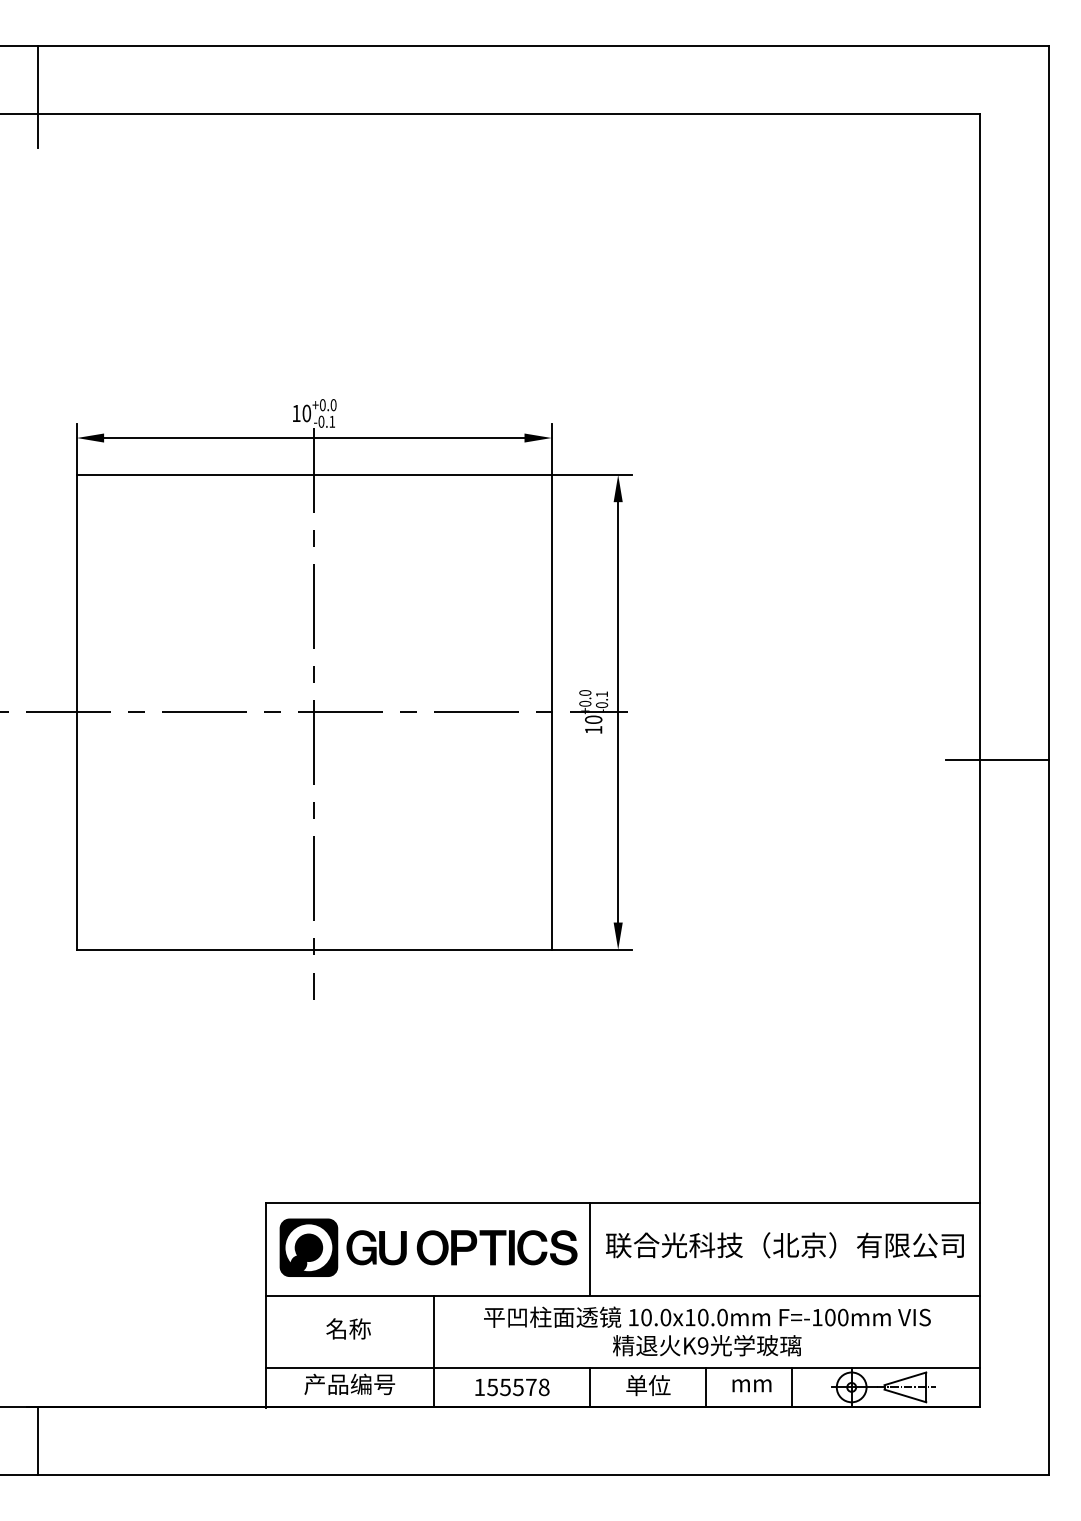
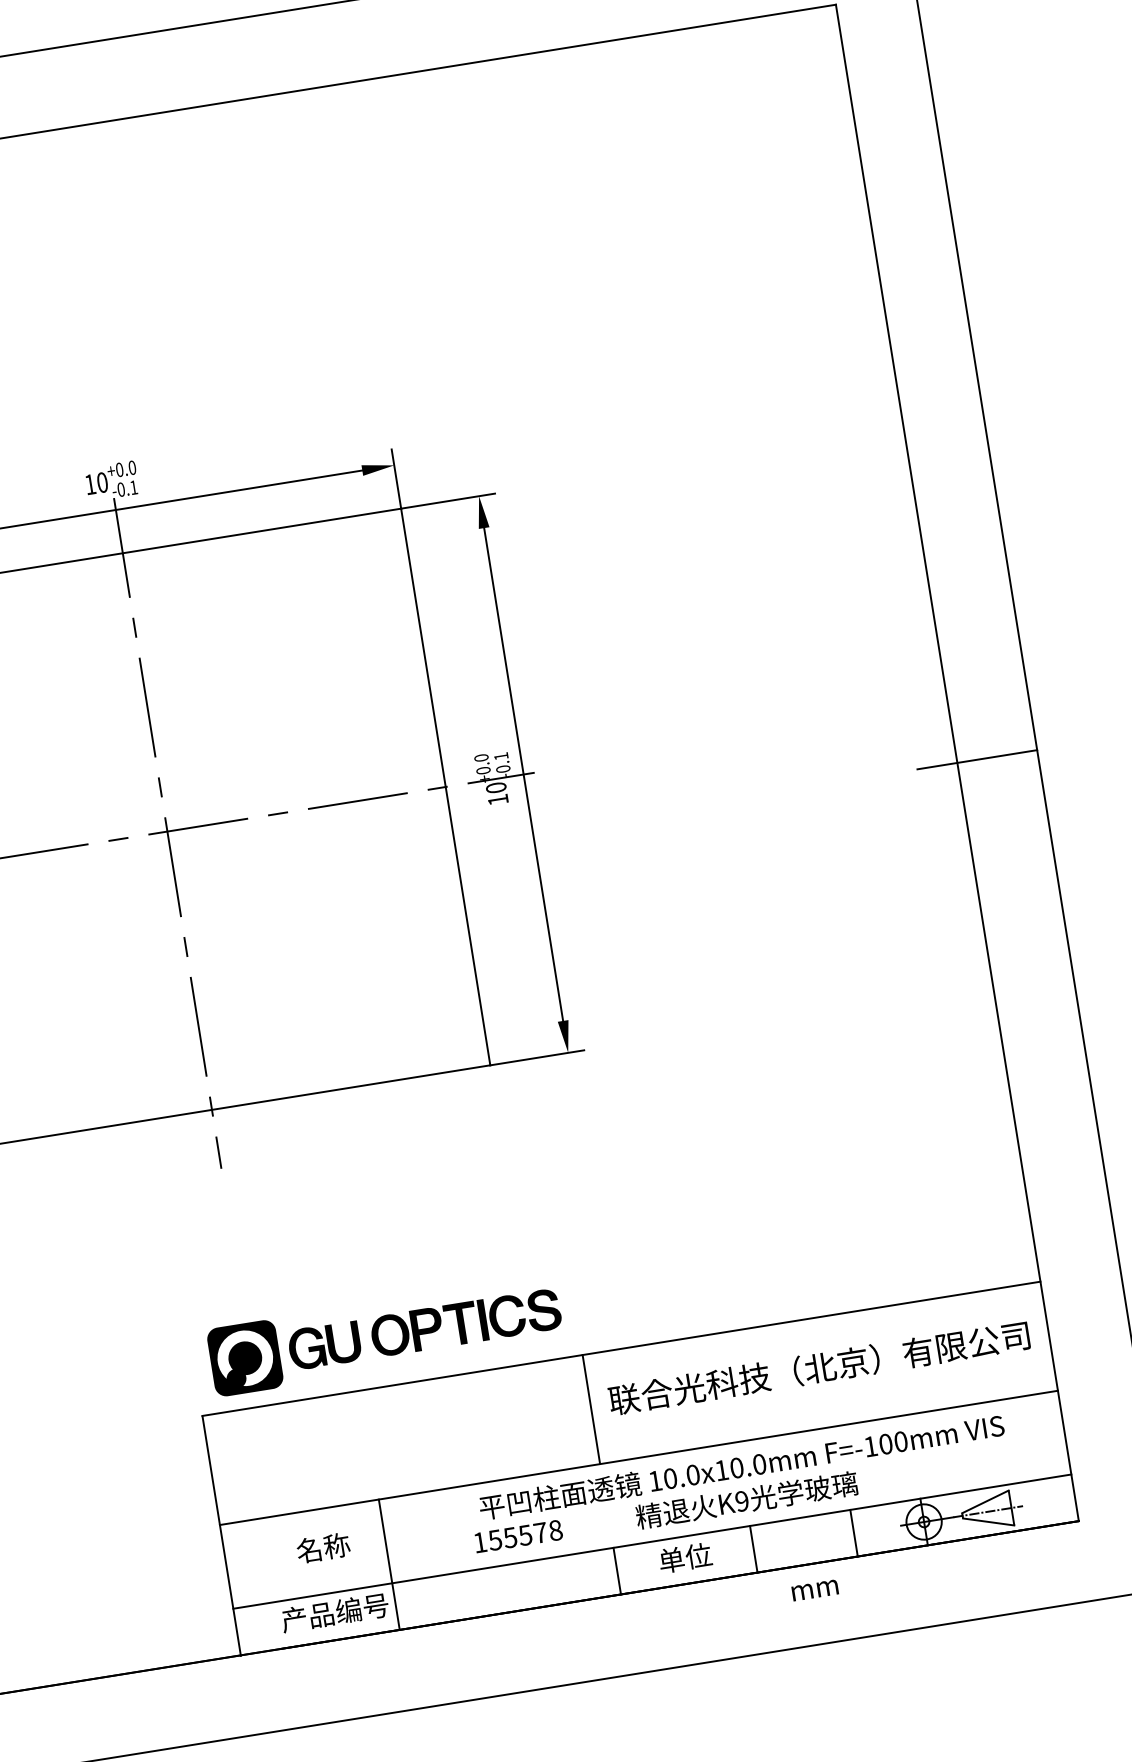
part: (428, 1247) -> (385, 1335), moved
line: (434, 1351) -> (389, 1564), moved
text: (751, 1385) -> (814, 1590), moved
text: (512, 1387) -> (518, 1536), moved

